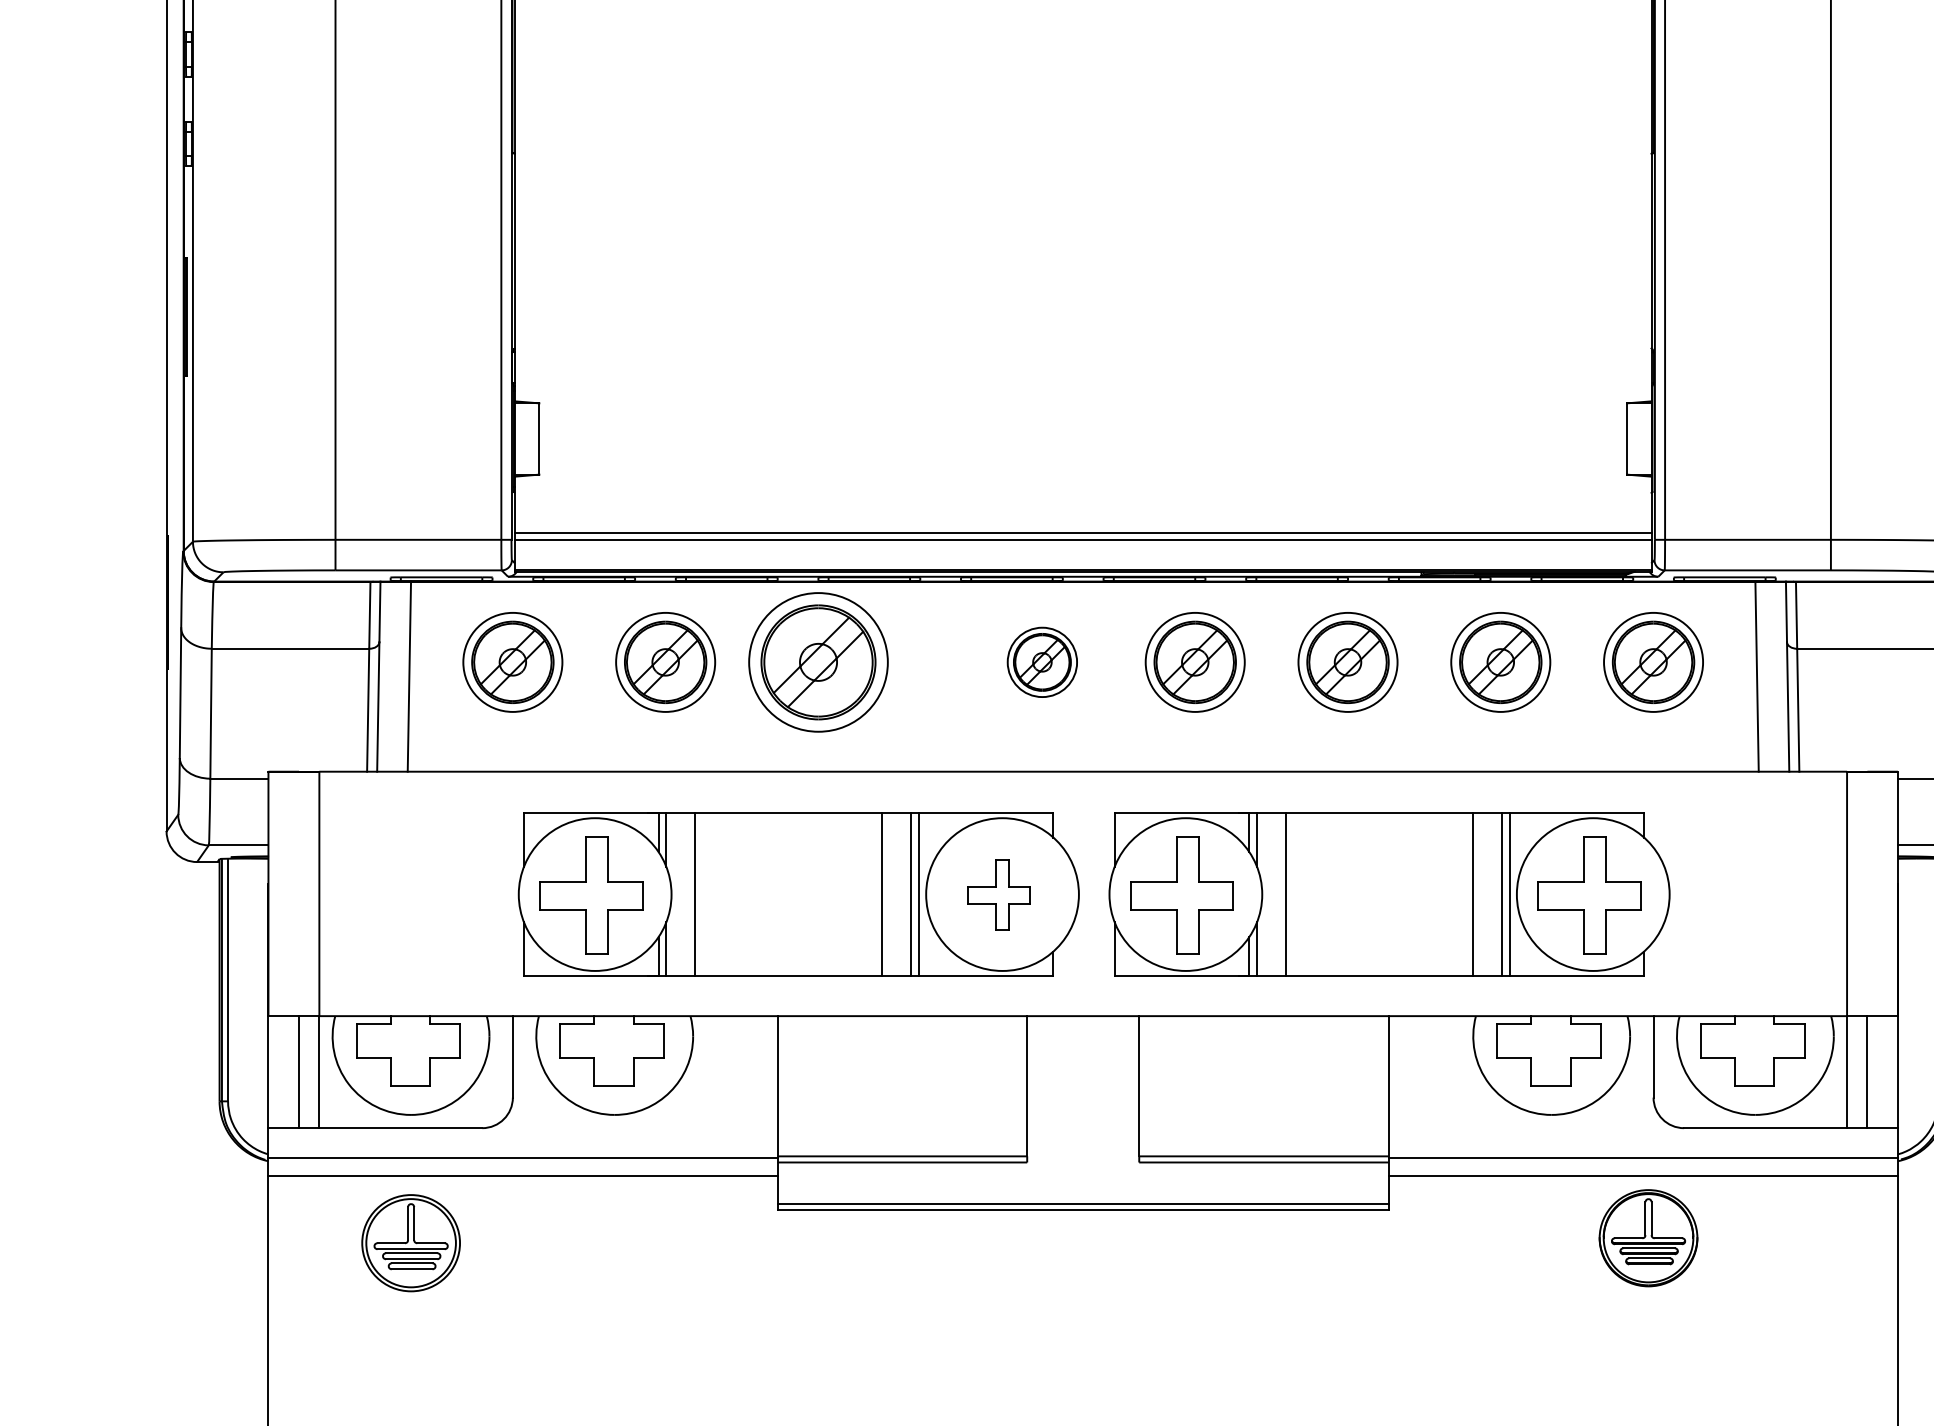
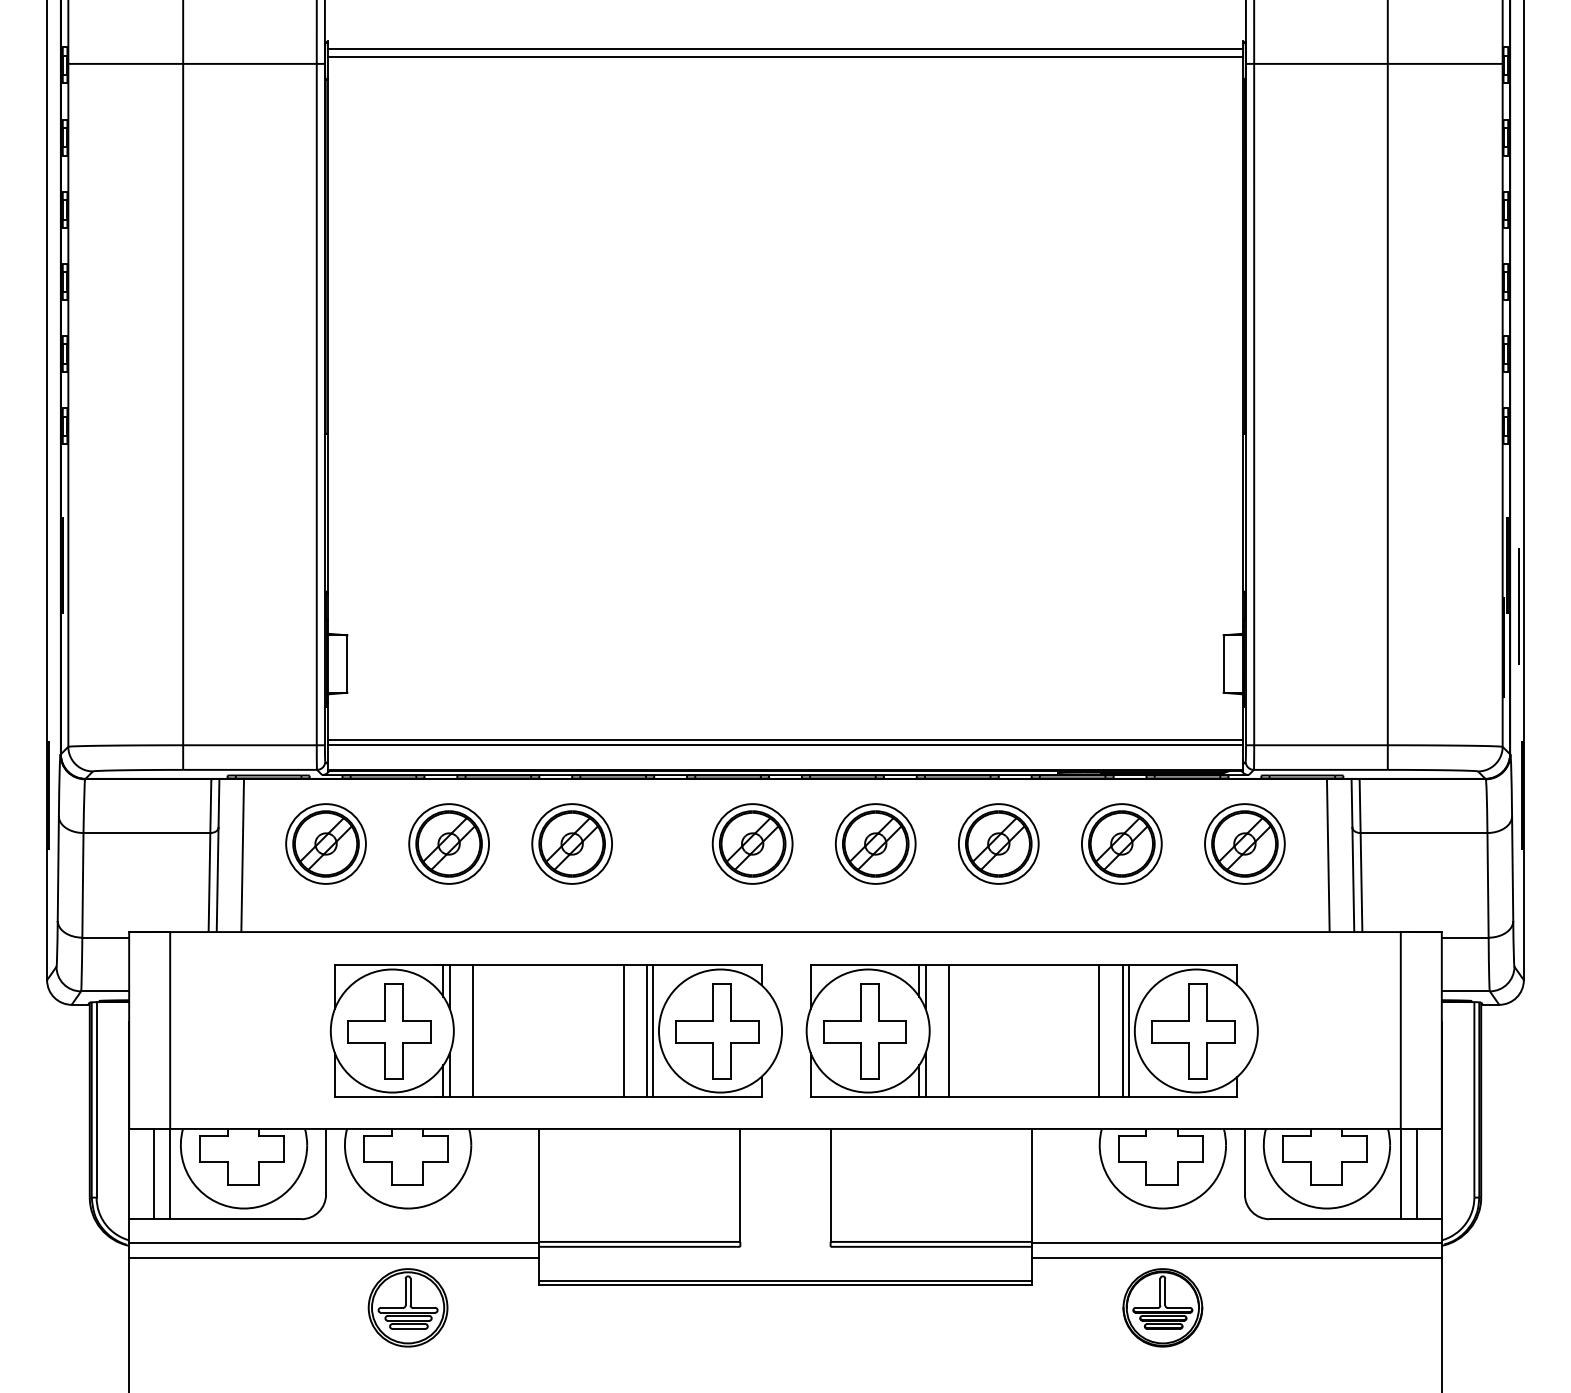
part: (817, 661) -> (571, 843), size x0.71
part: (1042, 661) -> (752, 843), size x1.43
part: (998, 895) -> (717, 1031), size x1.67
part: (1648, 1237) -> (1162, 1307), moved
part: (410, 1242) -> (407, 1307), moved

